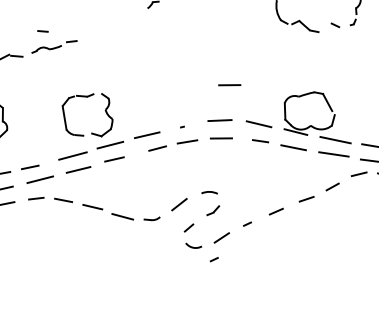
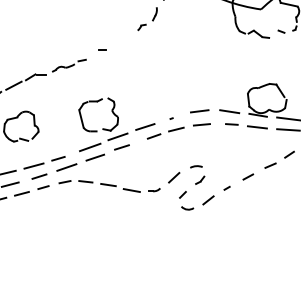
line: (42, 31) -> (102, 49), moved
line: (229, 84) -> (204, 83), removed
line: (213, 258) -> (203, 216), removed

